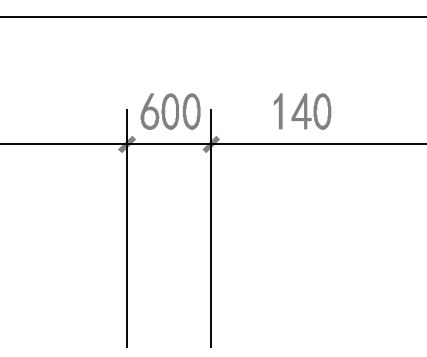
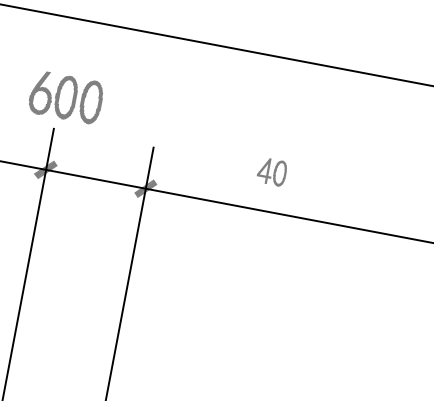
part: (170, 111) -> (66, 97), moved
fill: (277, 111) -> (231, 164), removed
part: (311, 111) -> (272, 172), size x0.6

